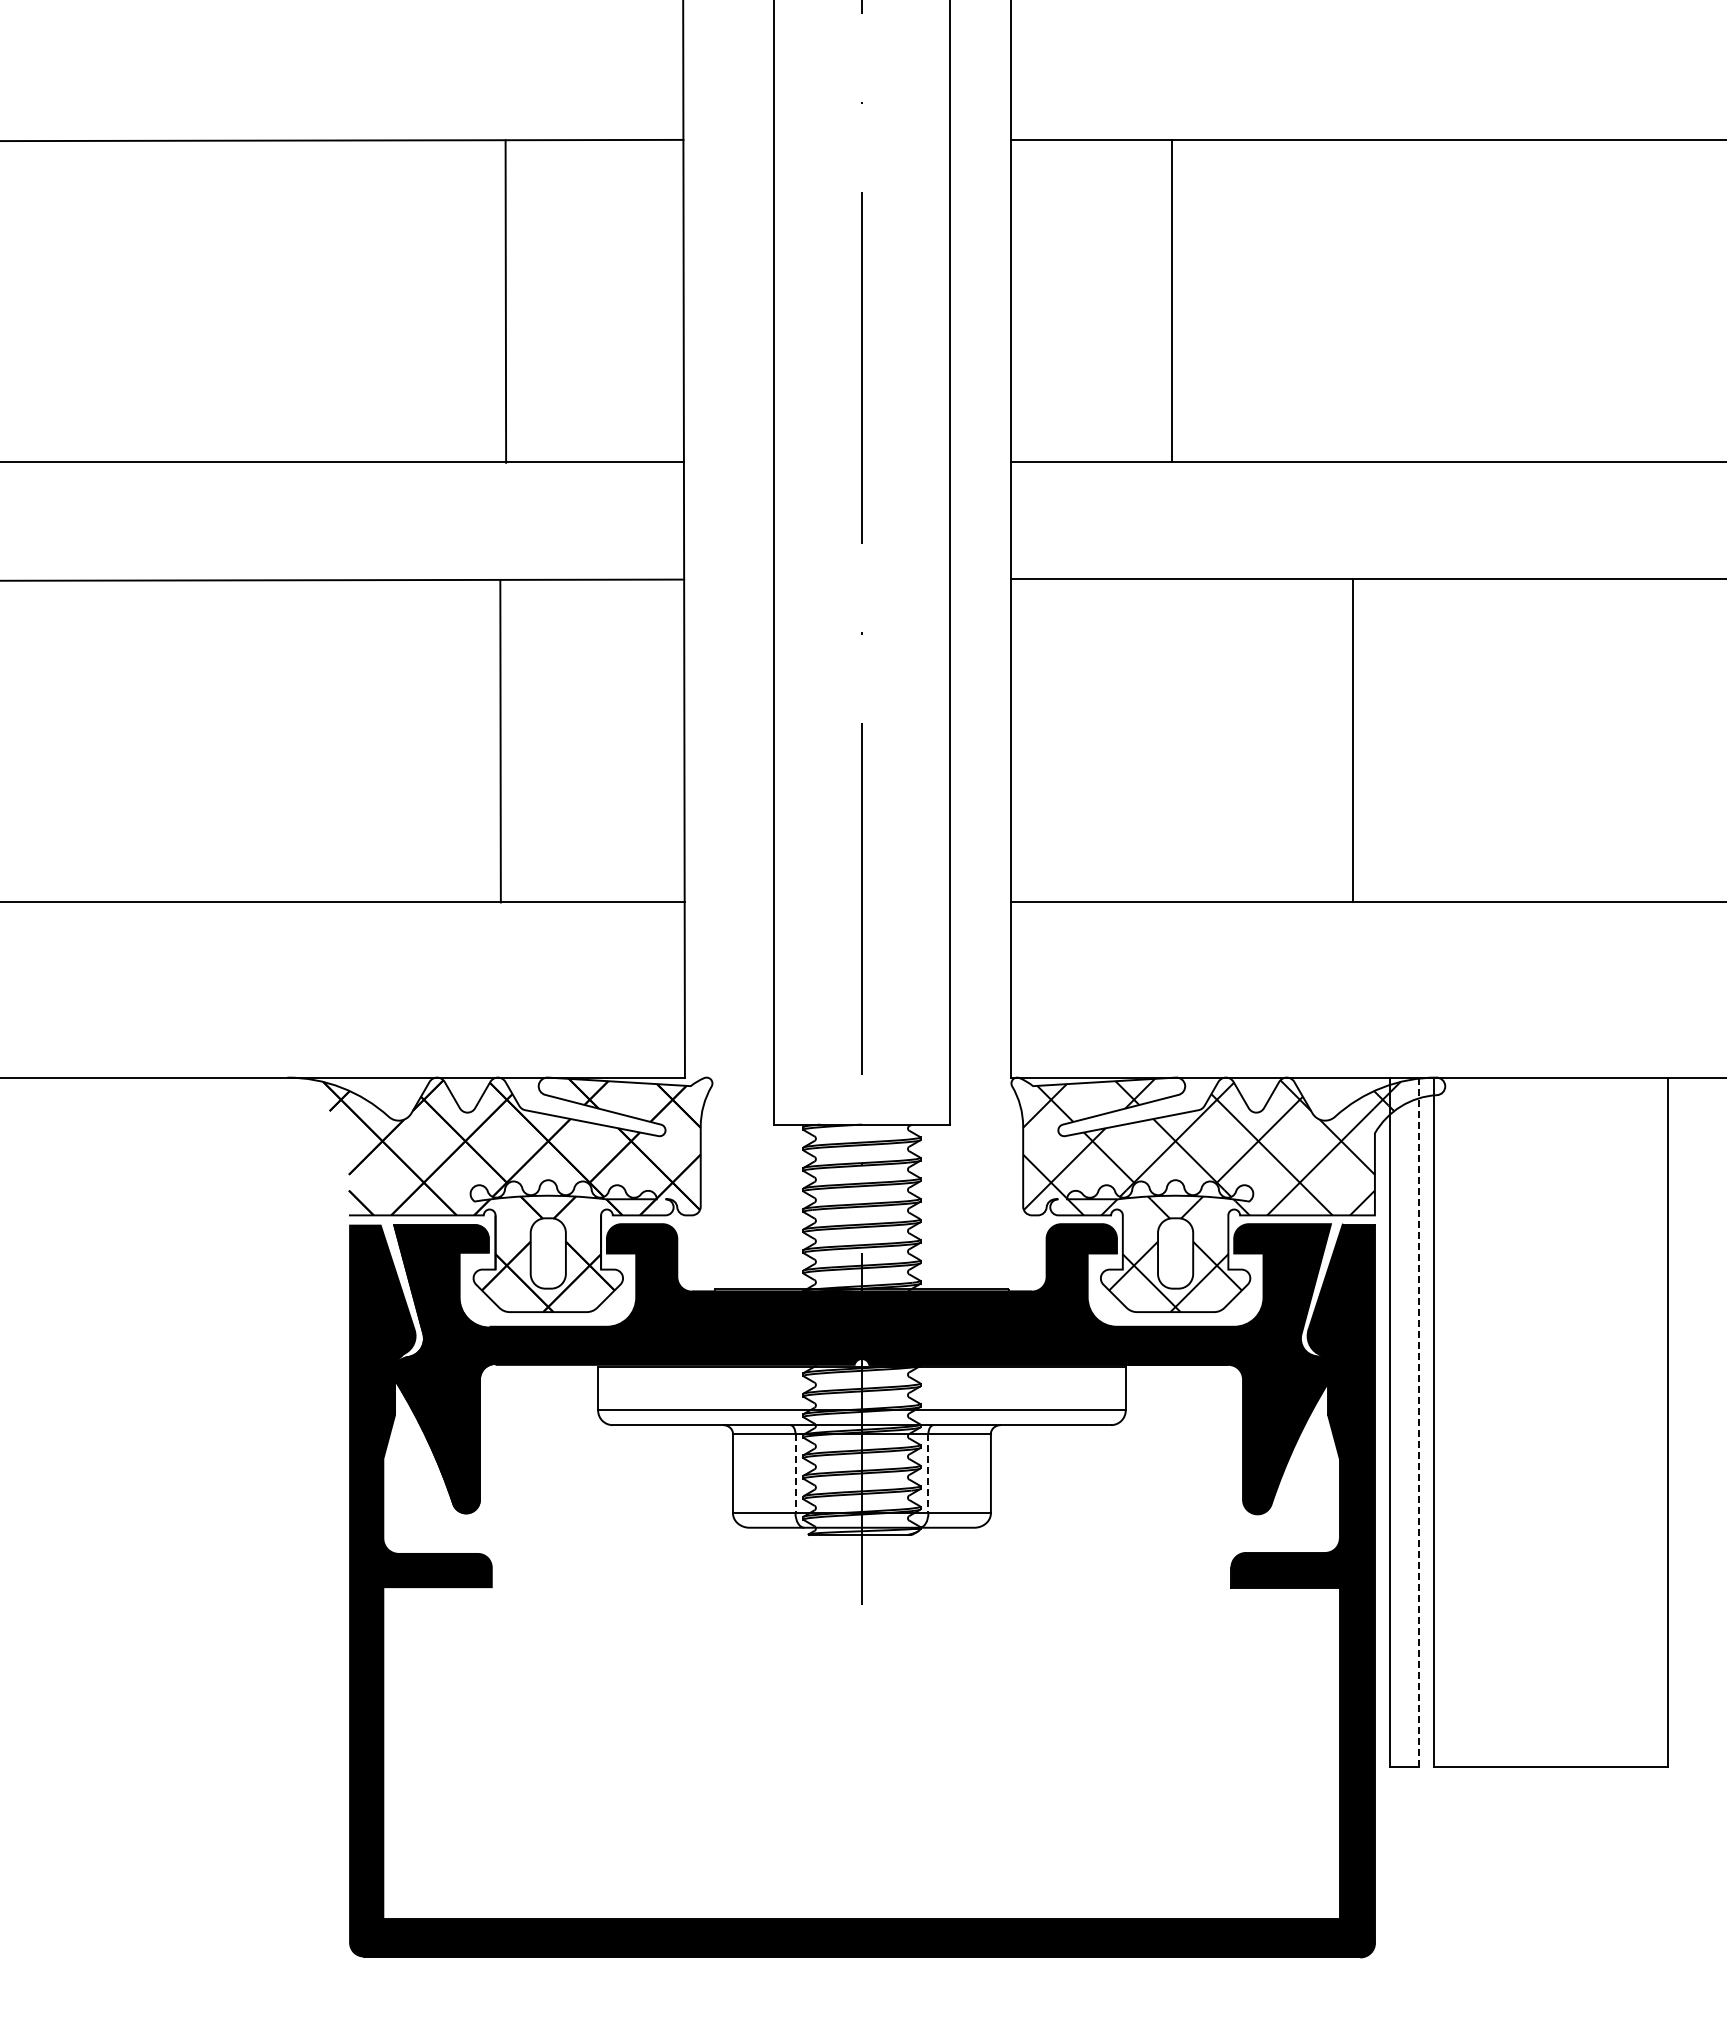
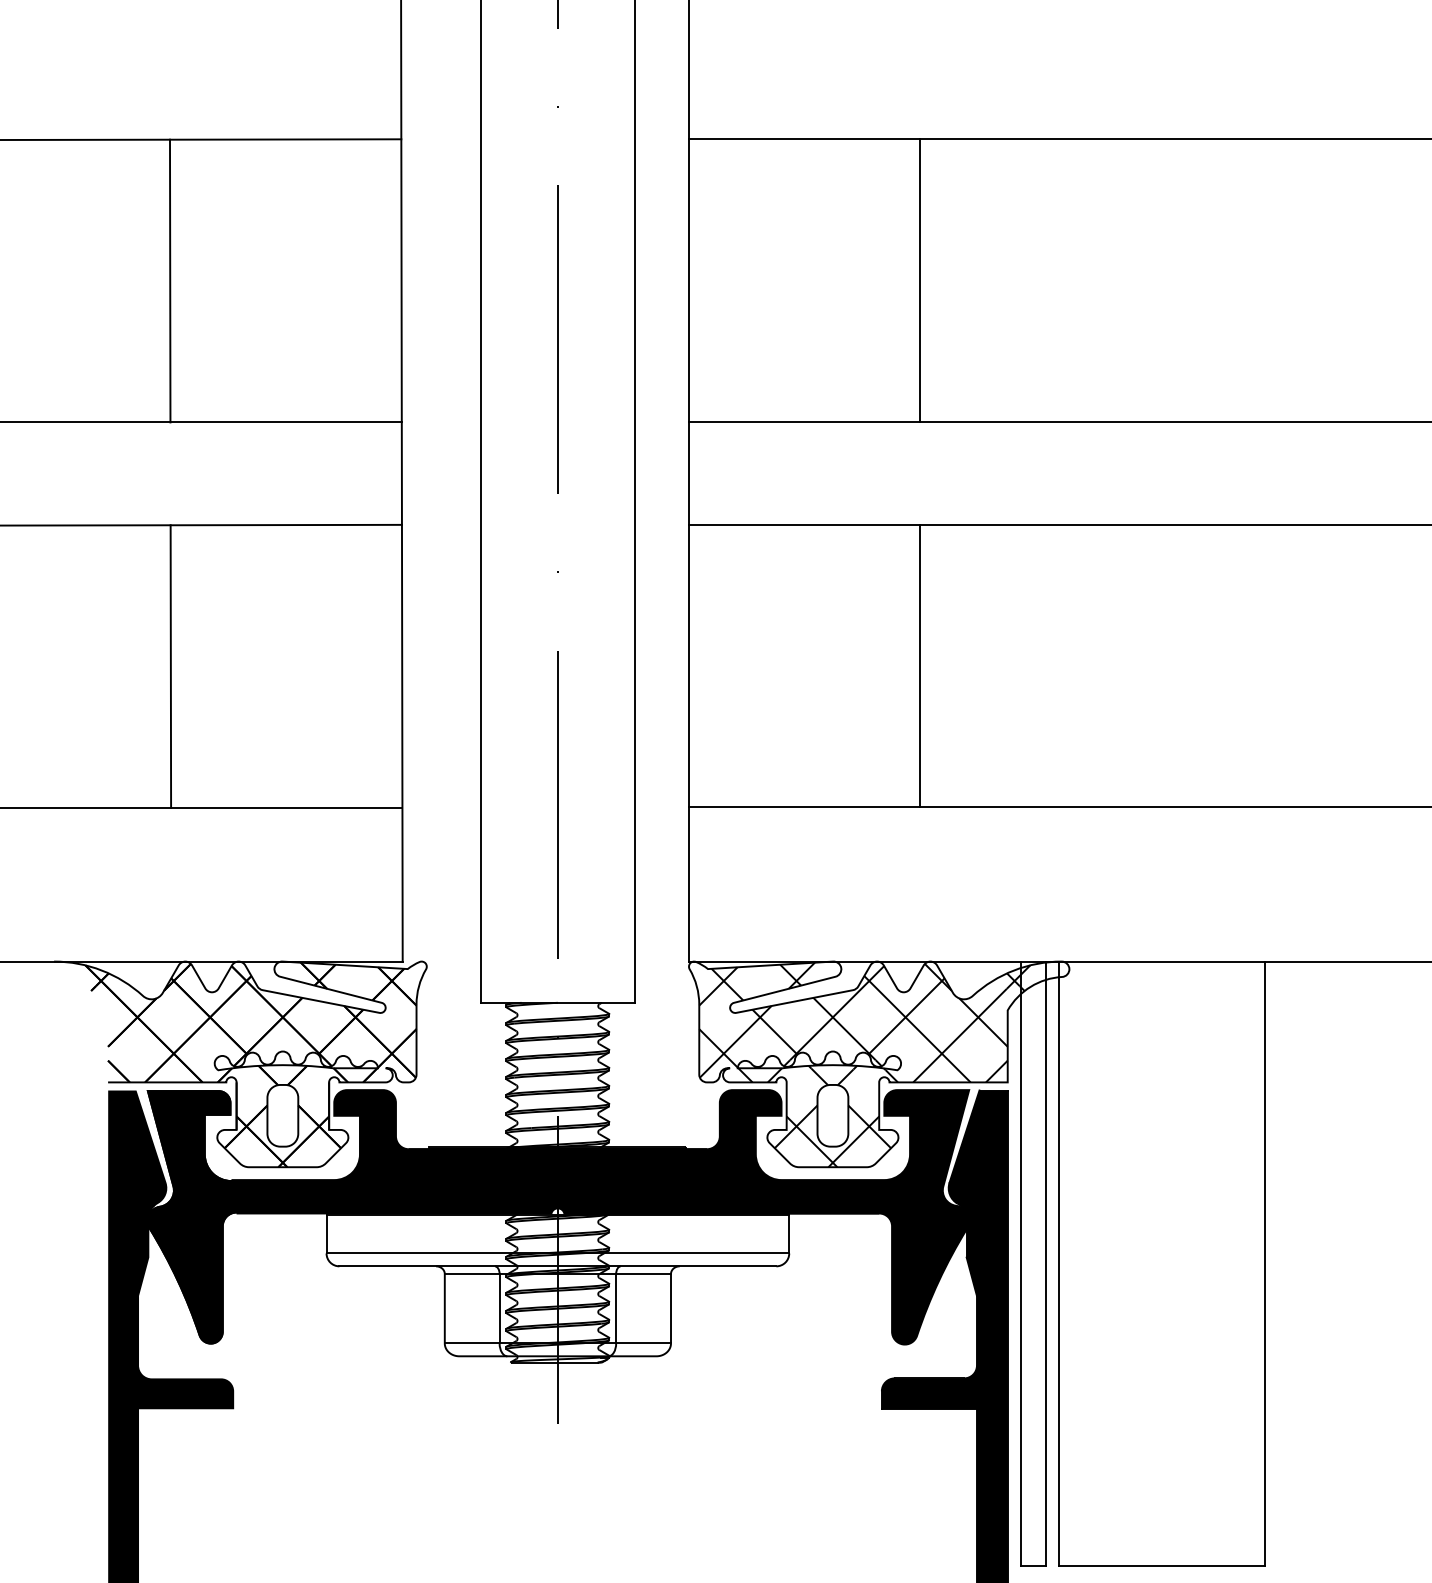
line: (1172, 300) -> (920, 280), moved
line: (505, 301) -> (169, 281), moved
line: (1353, 740) -> (920, 665), moved
line: (500, 741) -> (170, 666), moved
line: (1418, 1422) -> (1045, 1264), dashed -> solid
line: (795, 1473) -> (499, 1308), dashed -> solid
line: (928, 1473) -> (616, 1308), dashed -> solid

